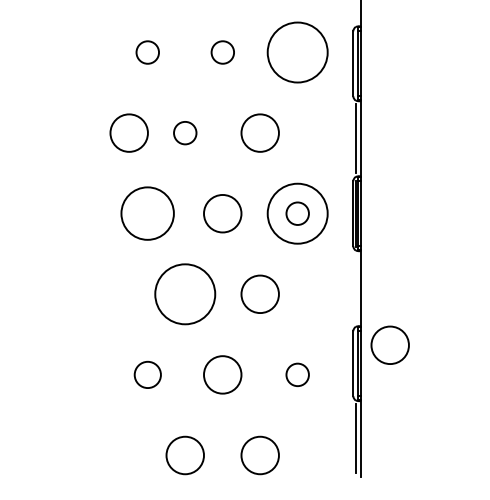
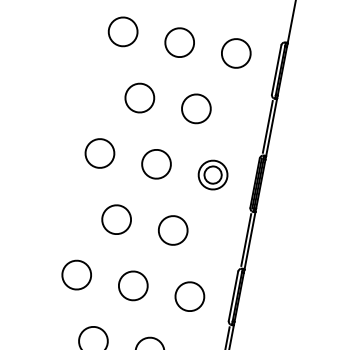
circle: (147, 52) -> (122, 31), size x1.67
circle: (222, 52) -> (179, 42), size x1.67
circle: (297, 52) -> (236, 53), size x0.62
circle: (128, 132) -> (97, 89), removed
circle: (185, 132) -> (140, 97), size x1.67
circle: (147, 213) -> (99, 153), size x0.71
circle: (297, 213) -> (212, 174), size x0.62
line: (355, 288) -> (245, 239), added
circle: (185, 294) -> (116, 219), size x0.62
circle: (389, 344) -> (263, 286), removed
circle: (147, 374) -> (76, 274), size x1.43
circle: (297, 374) -> (189, 296), size x1.67

